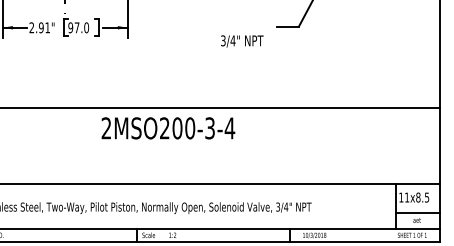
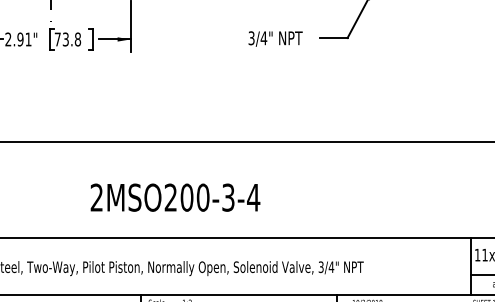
text: (78, 27) -> (67, 39), 97.0 -> 73.8
text: (242, 41) -> (275, 39), moved
text: (168, 128) -> (175, 197), moved

